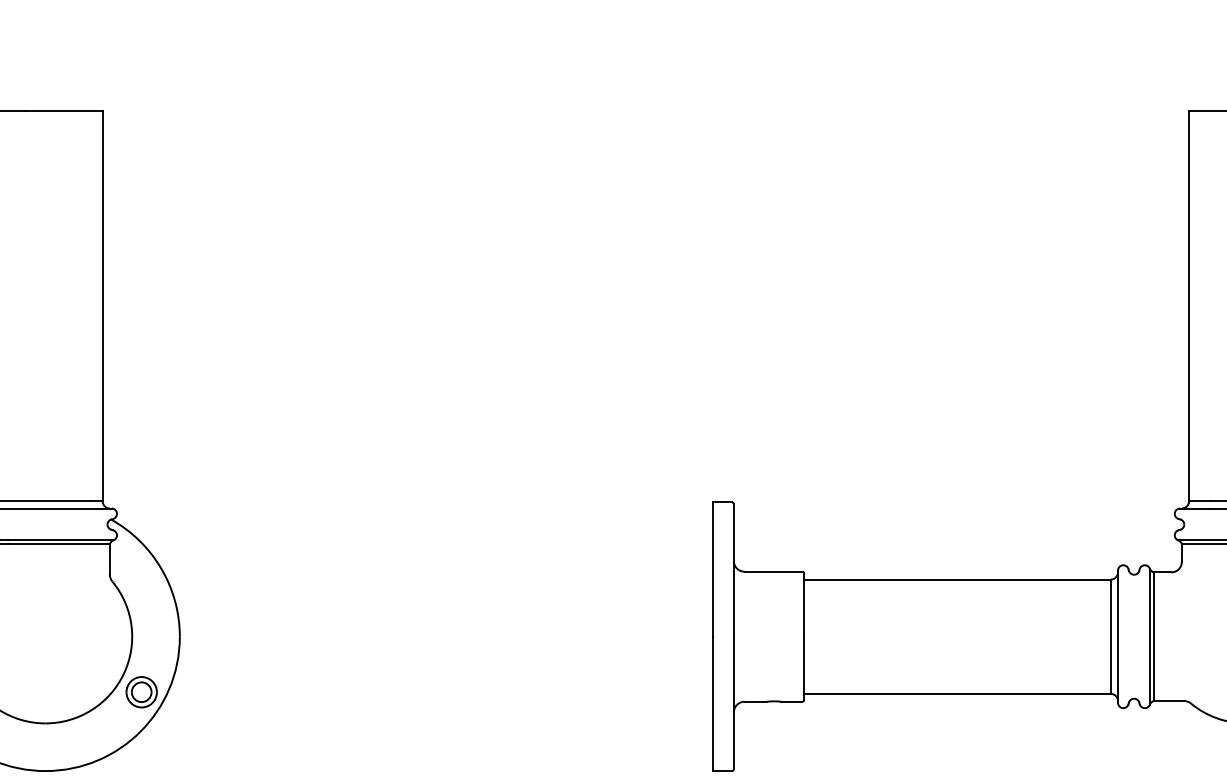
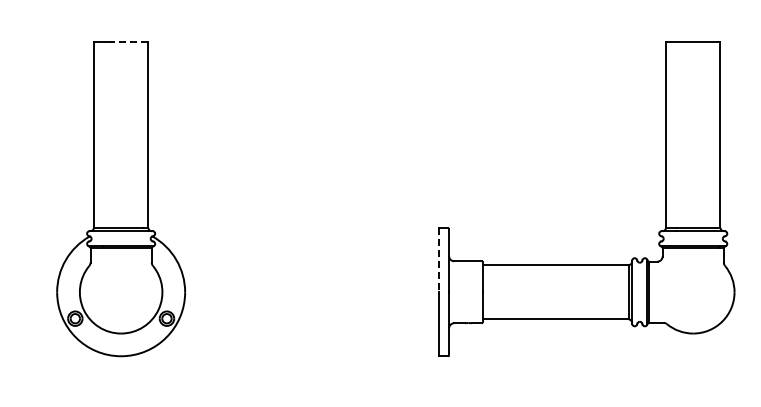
line: (63, 110) -> (129, 41), solid -> dashed
line: (713, 570) -> (439, 260), solid -> dashed

